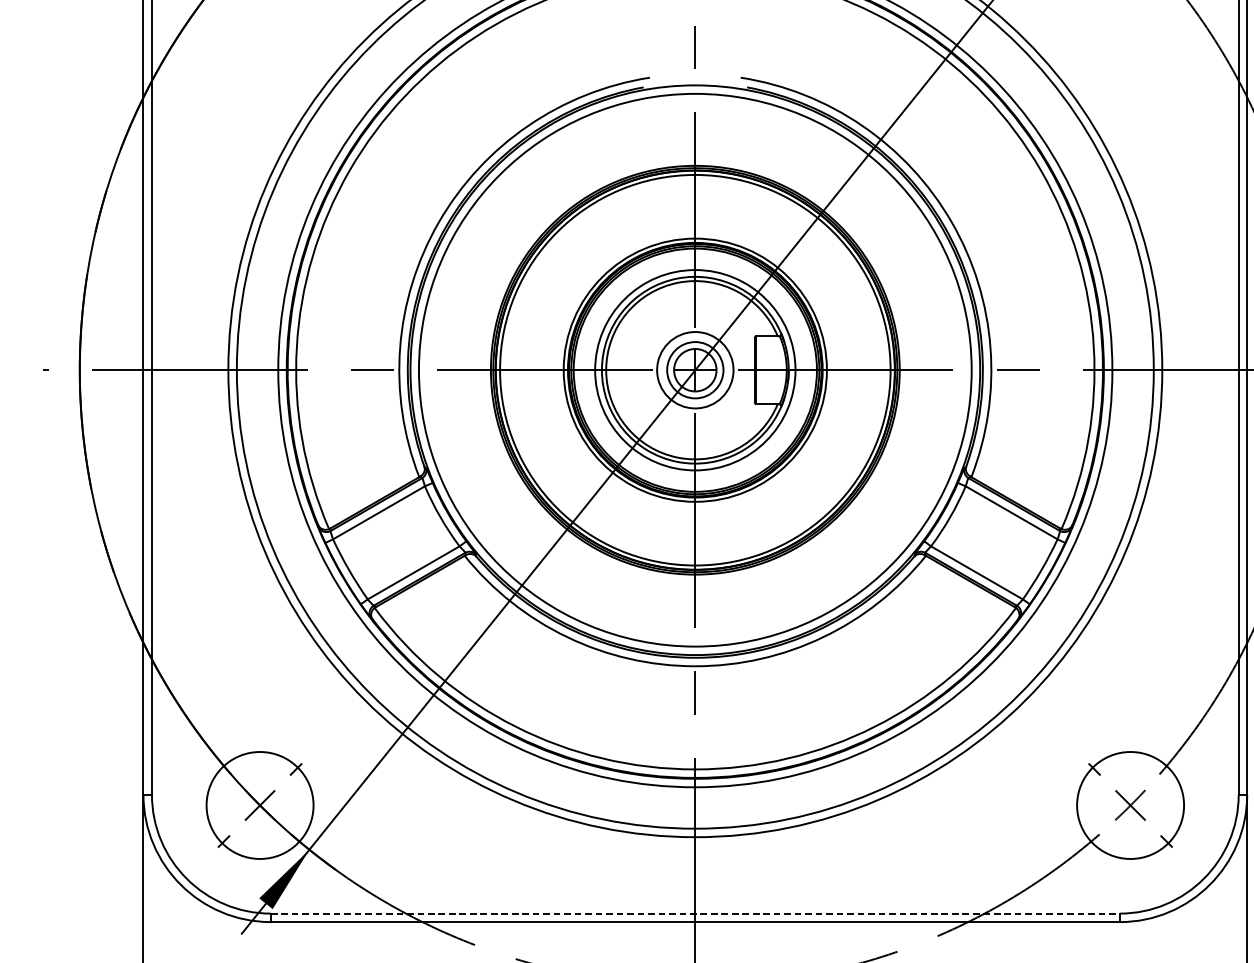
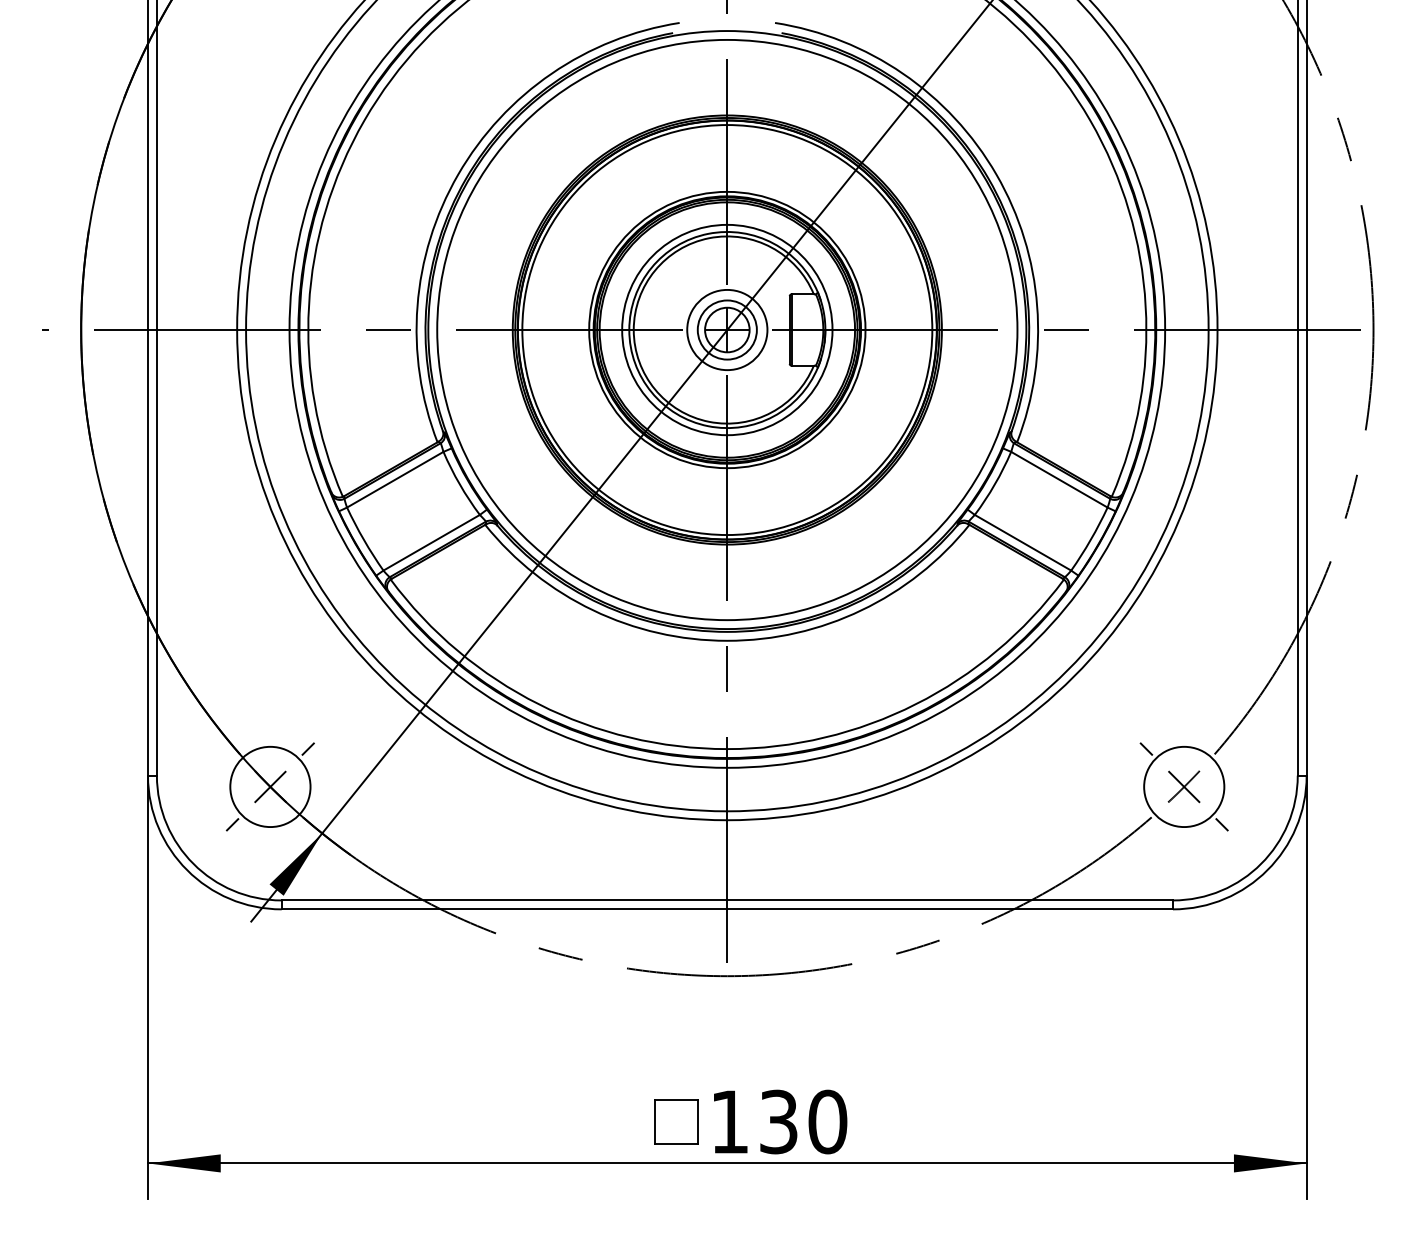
circle: (260, 805) -> (270, 786), size x0.71
circle: (1130, 805) -> (1184, 786), size x0.71
line: (695, 913) -> (727, 900), dashed -> solid

